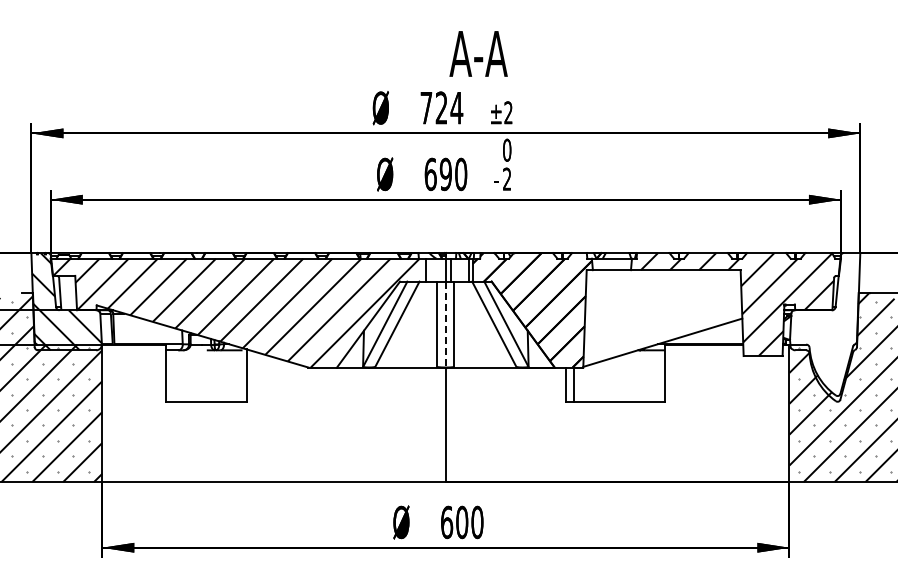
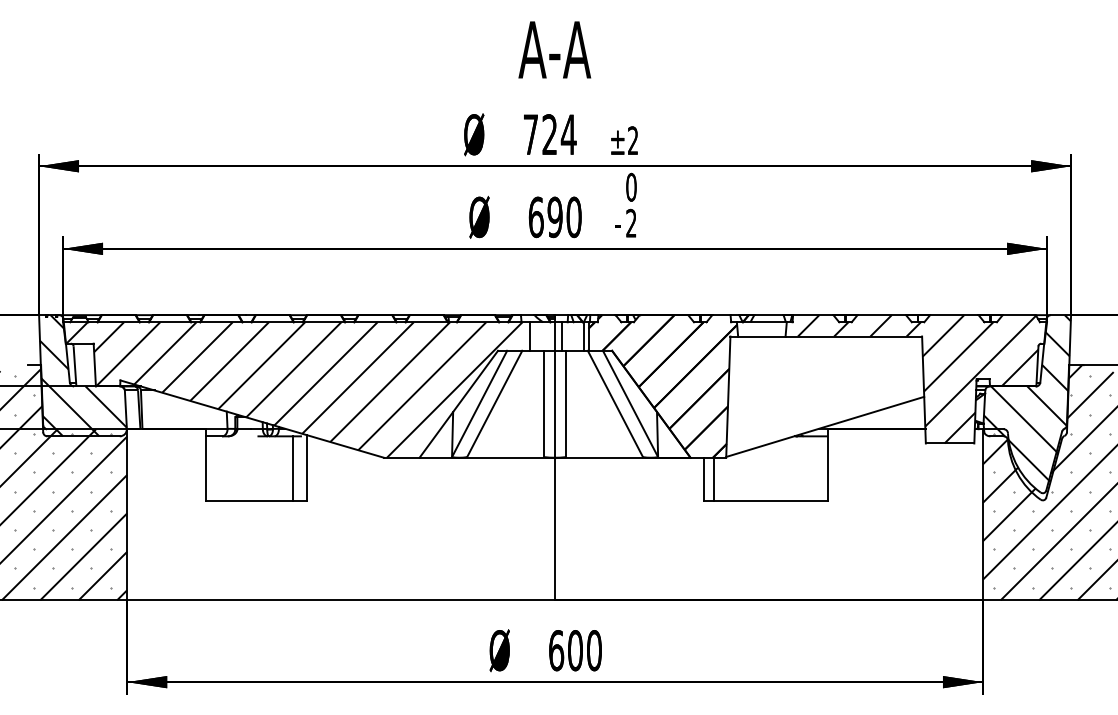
text: (478, 53) -> (554, 49), moved
hatch: (825, 319) -> (1027, 397), added
line: (445, 324) -> (554, 404), dashed -> solid
line: (235, 375) -> (293, 467), added

